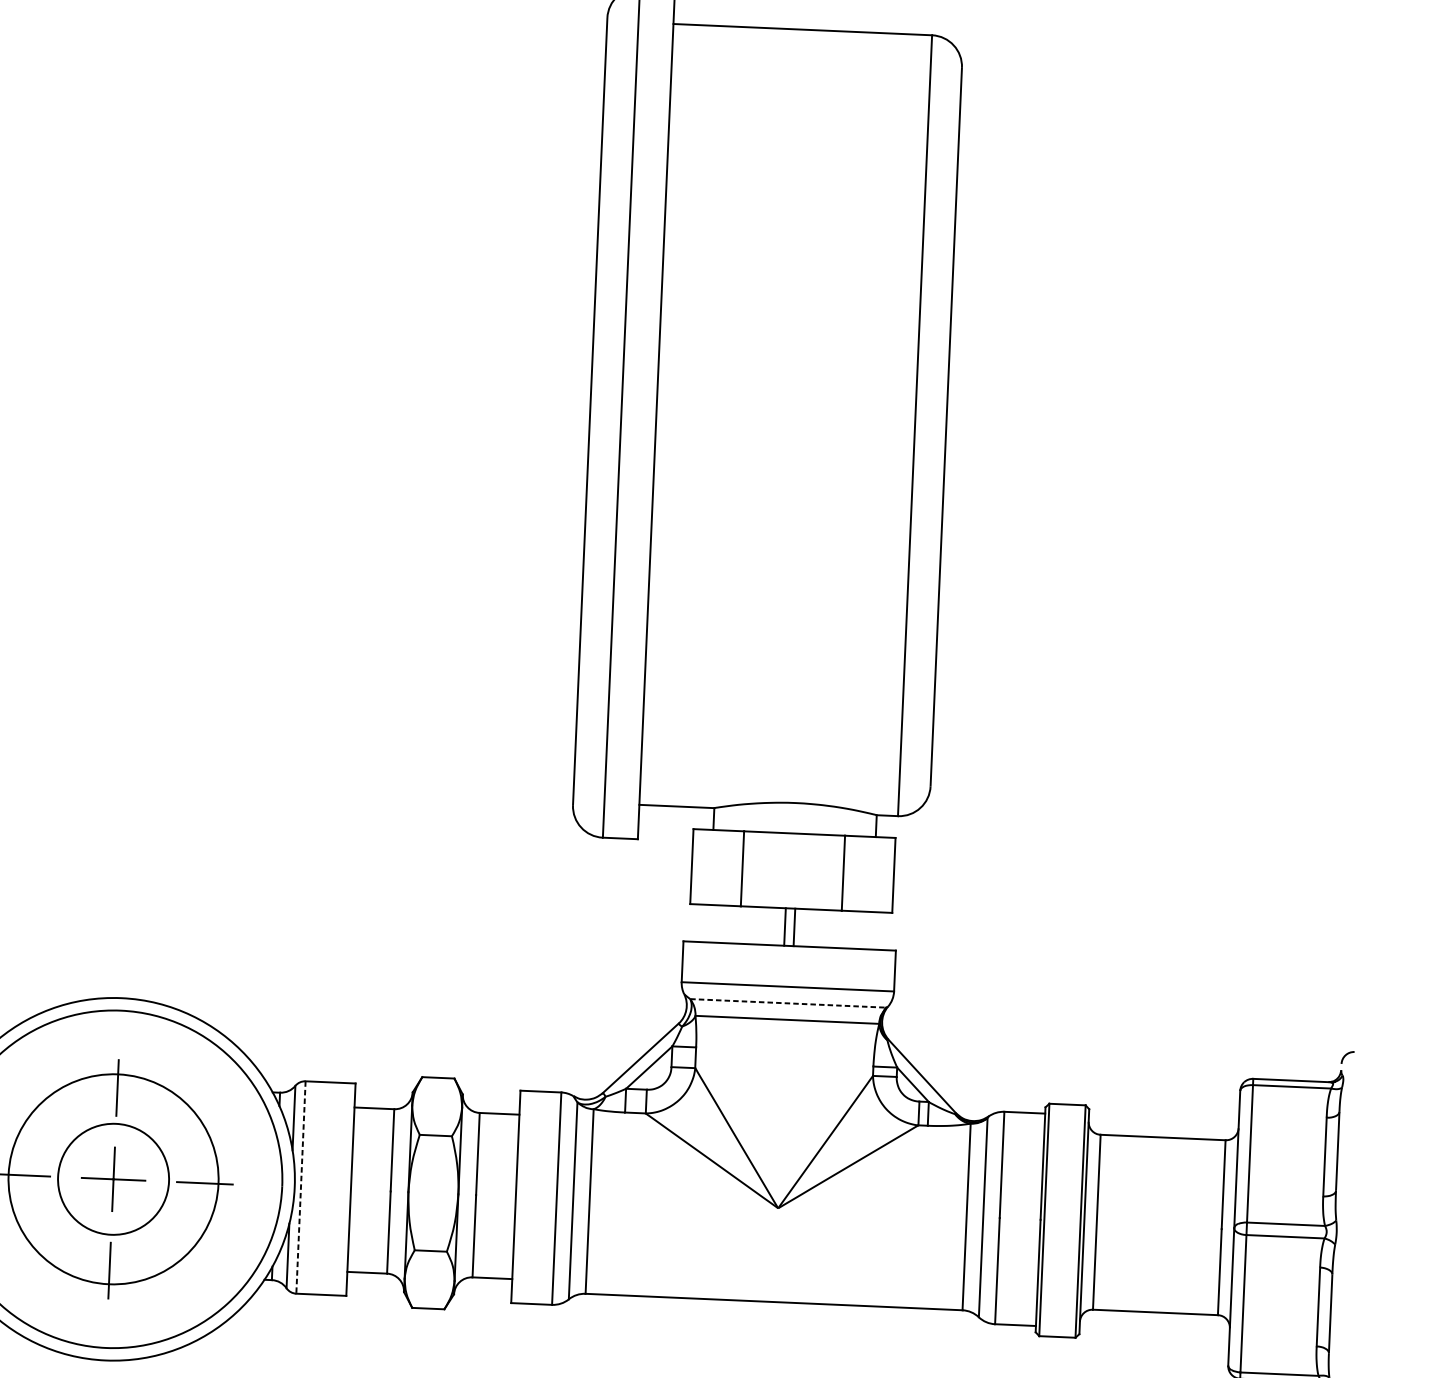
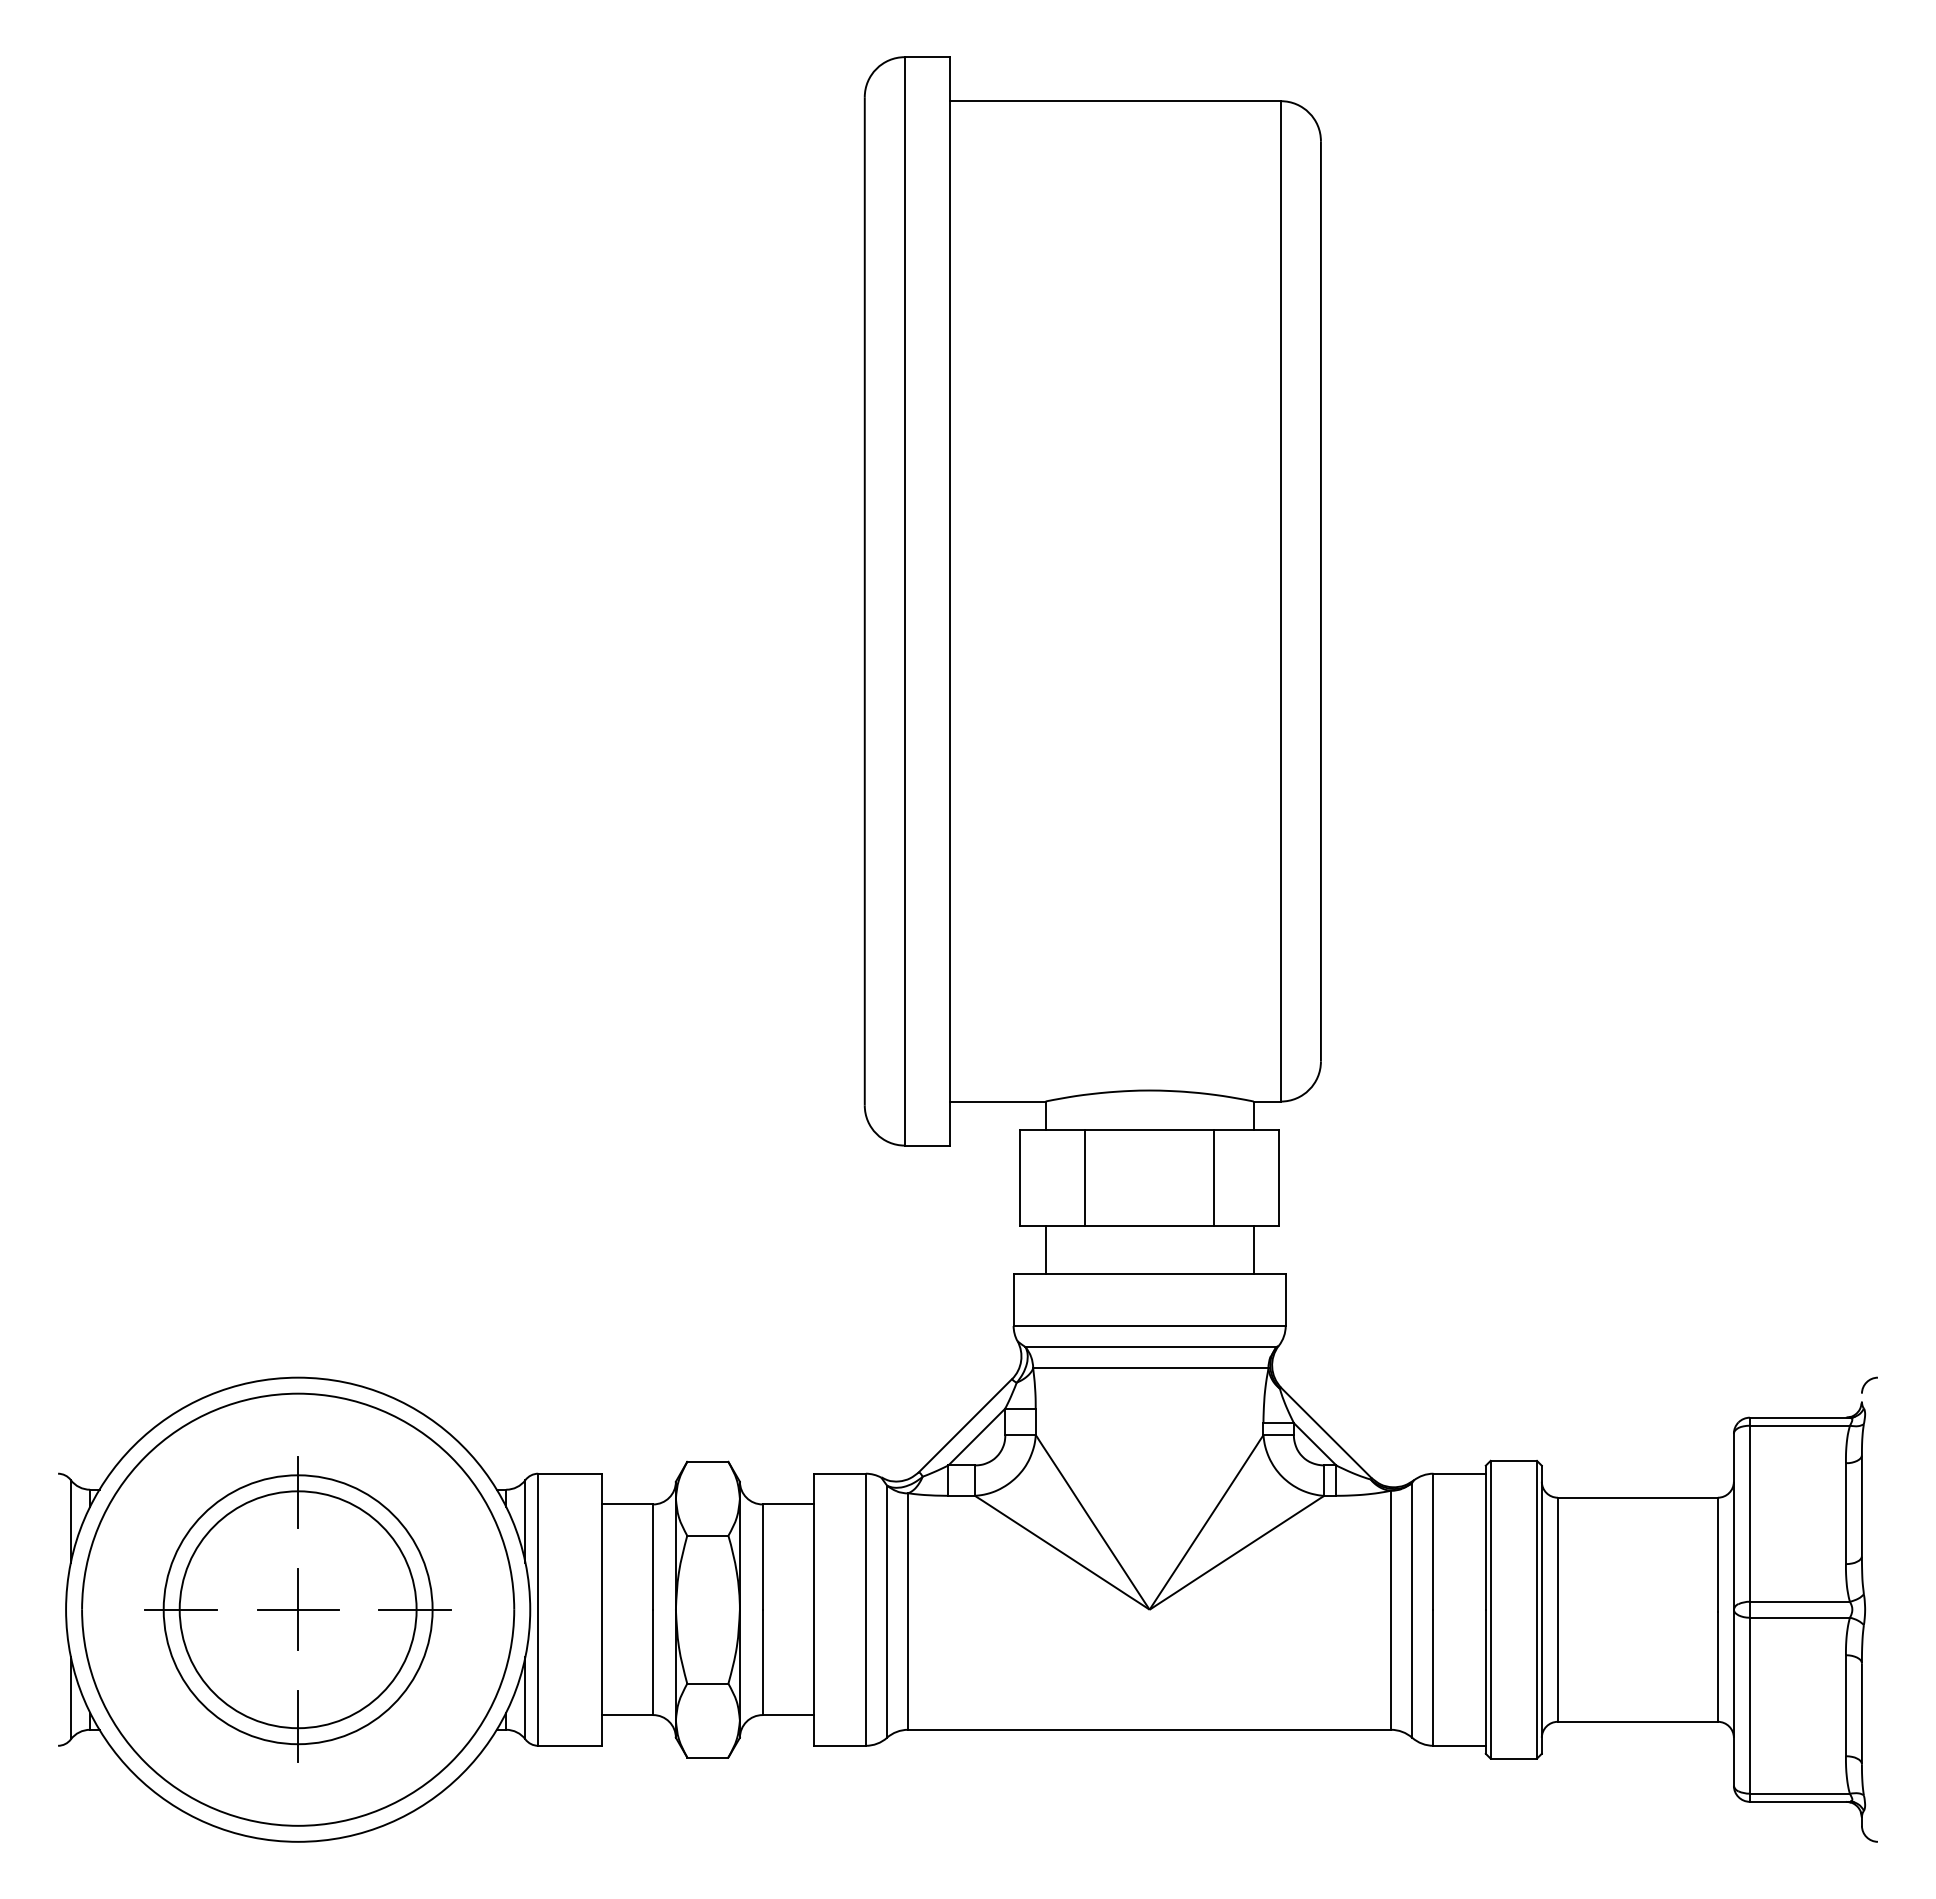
line: (784, 926) -> (1045, 1249), moved
line: (794, 927) -> (1253, 1249), moved
line: (788, 1003) -> (1151, 1347), dashed -> solid
circle: (113, 1179) -> (297, 1609), size x1.67
line: (301, 1188) -> (538, 1610), dashed -> solid

